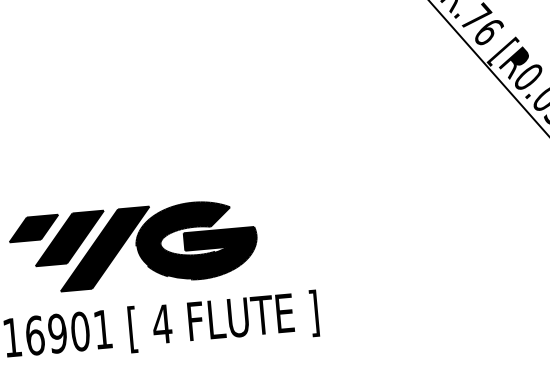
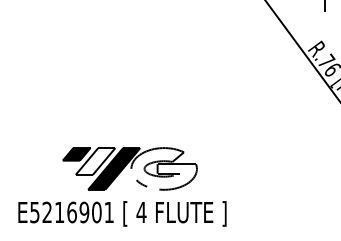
fill: (69, 238) -> (95, 161), removed
fill: (195, 240) -> (163, 168), removed

